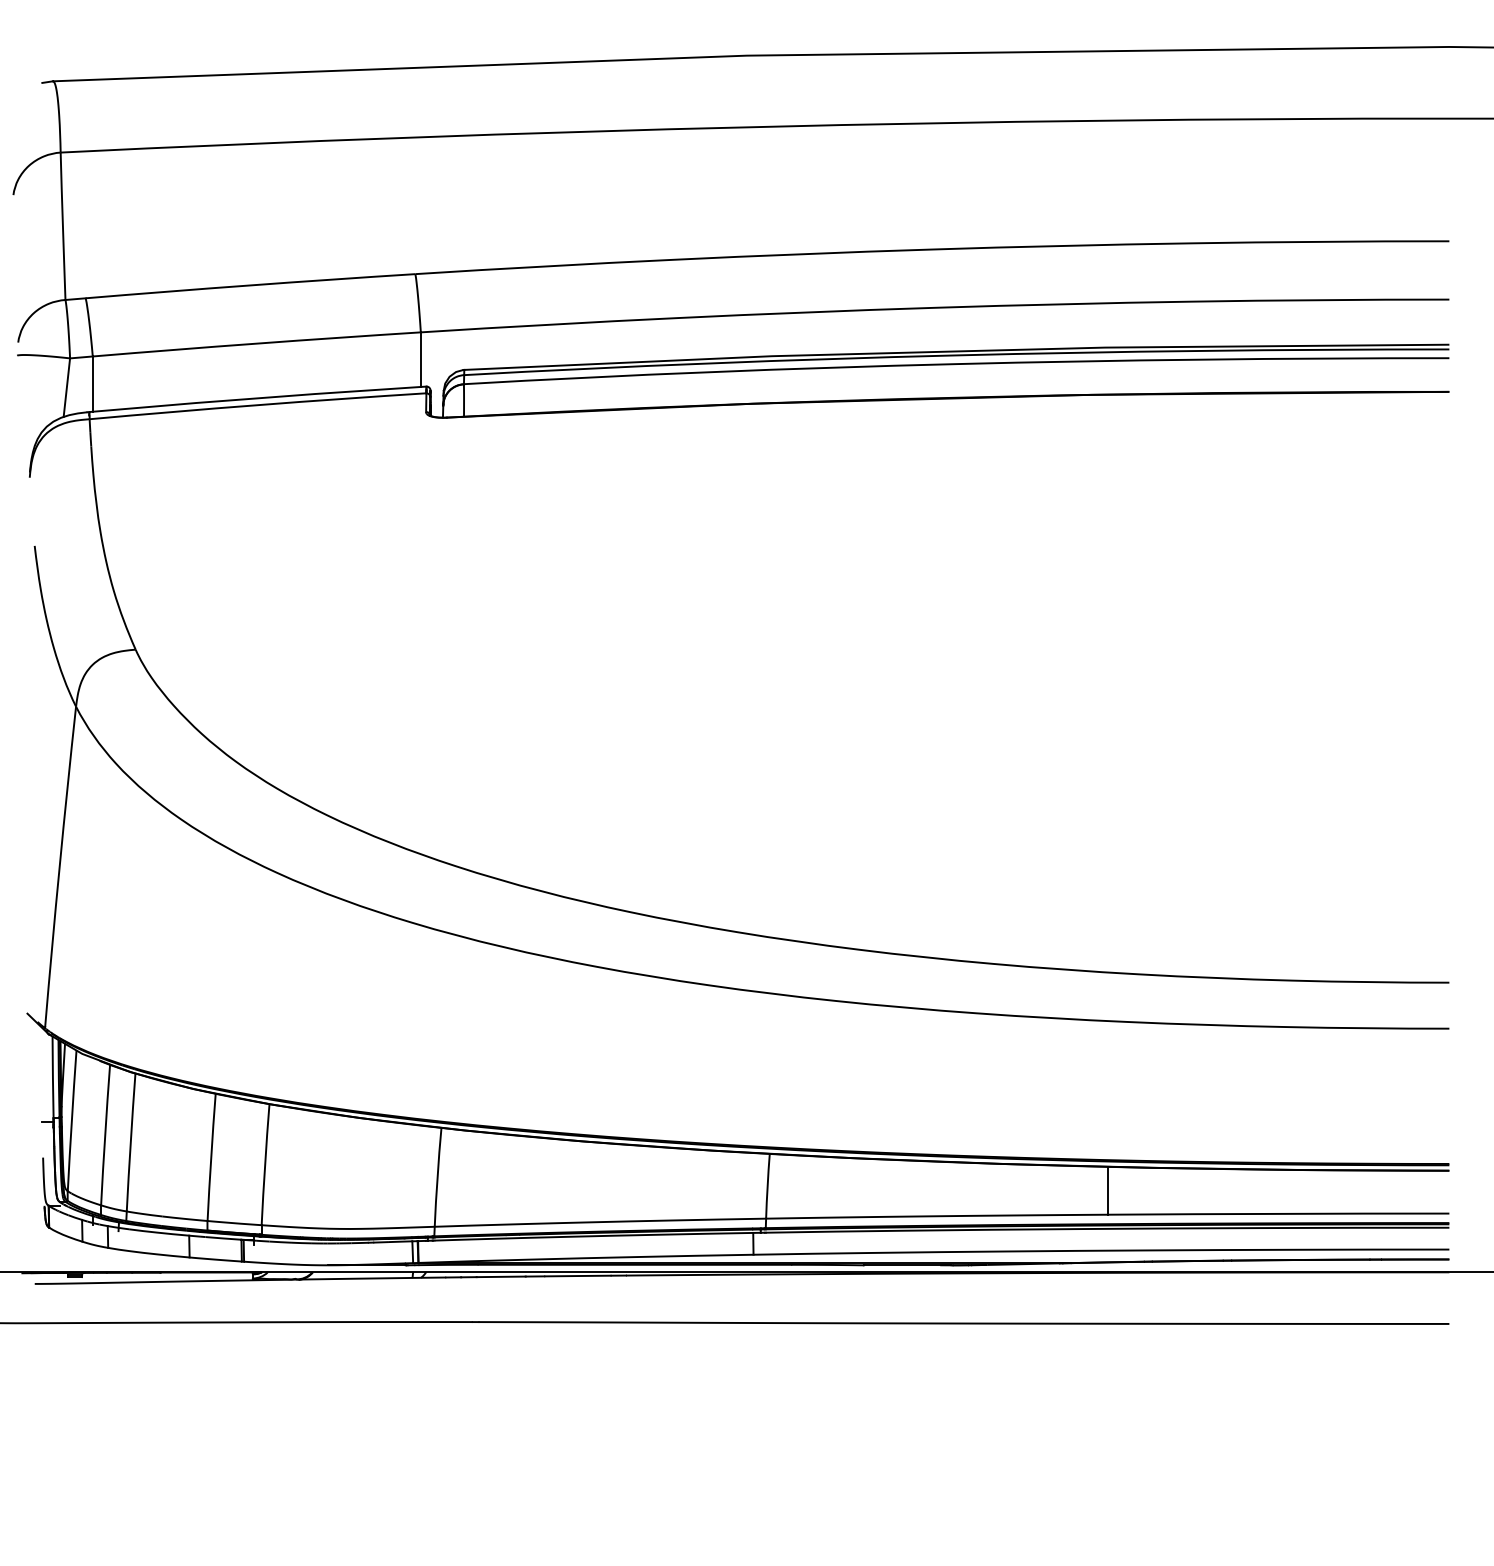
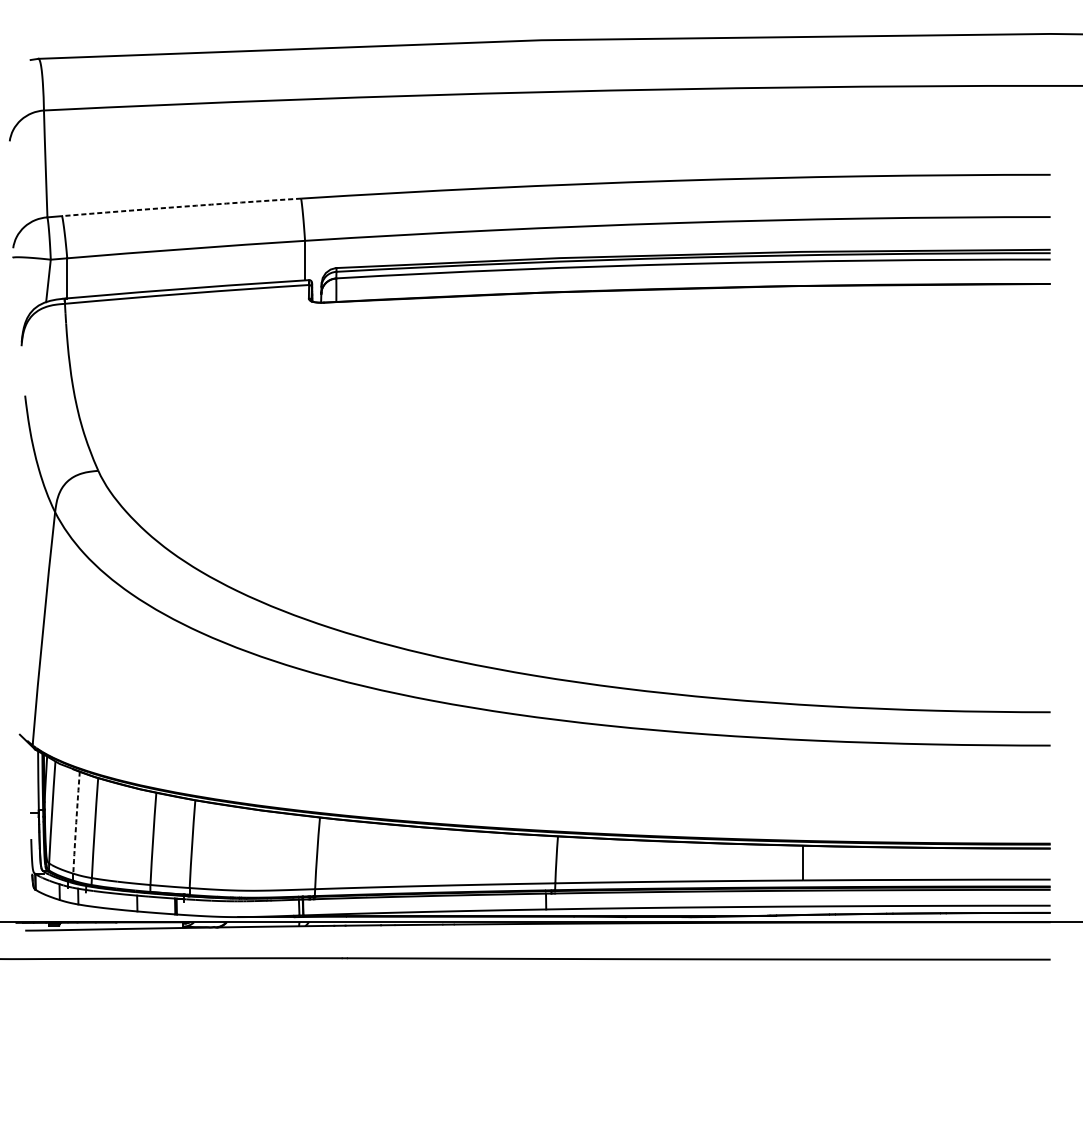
arc: (250, 285) -> (181, 206), solid -> dashed
arc: (105, 1134) -> (76, 822), solid -> dashed

